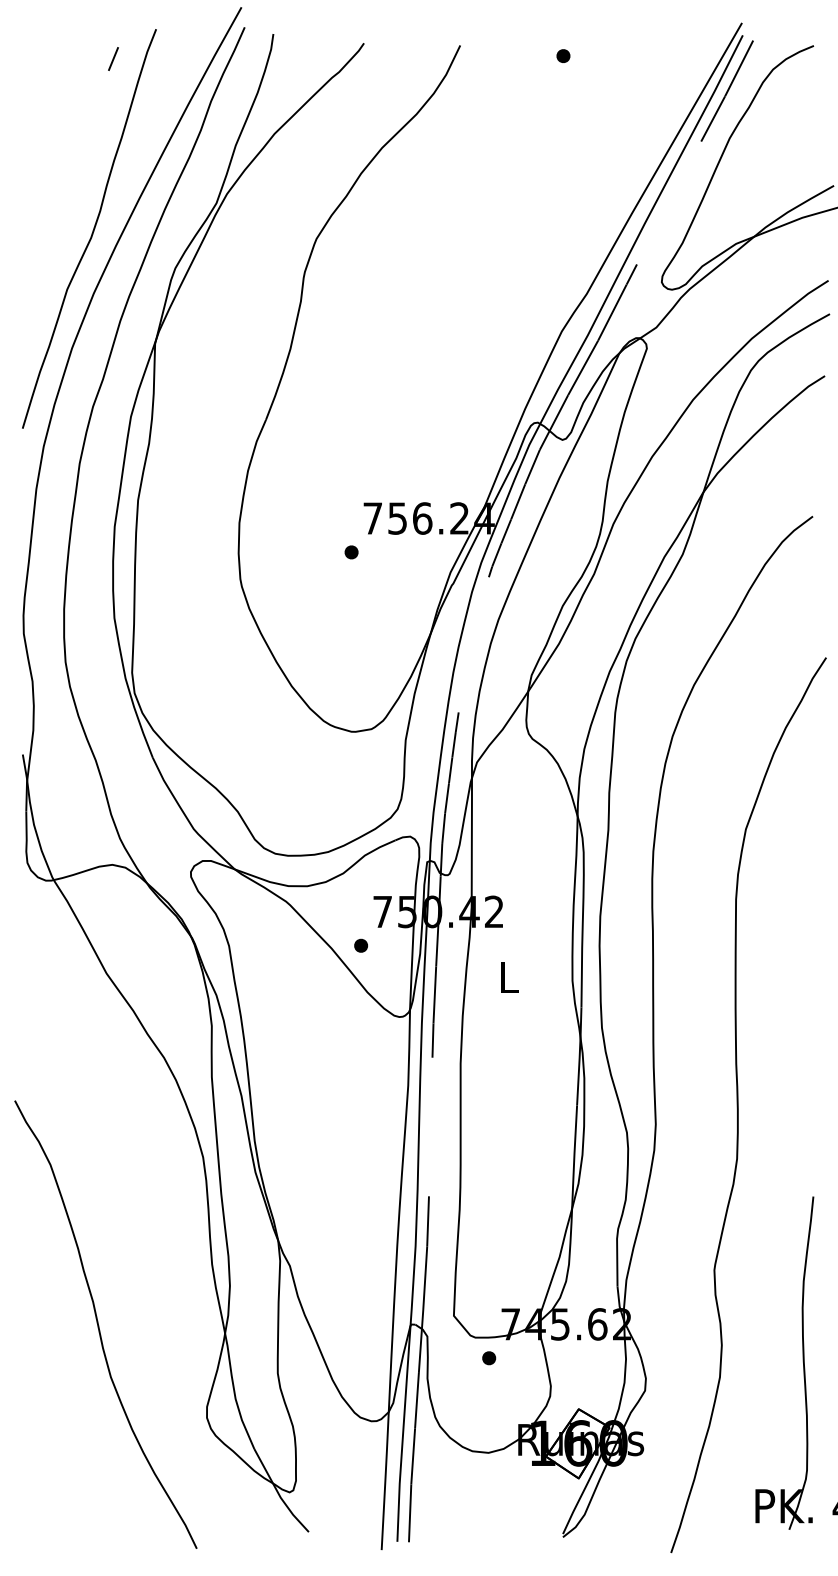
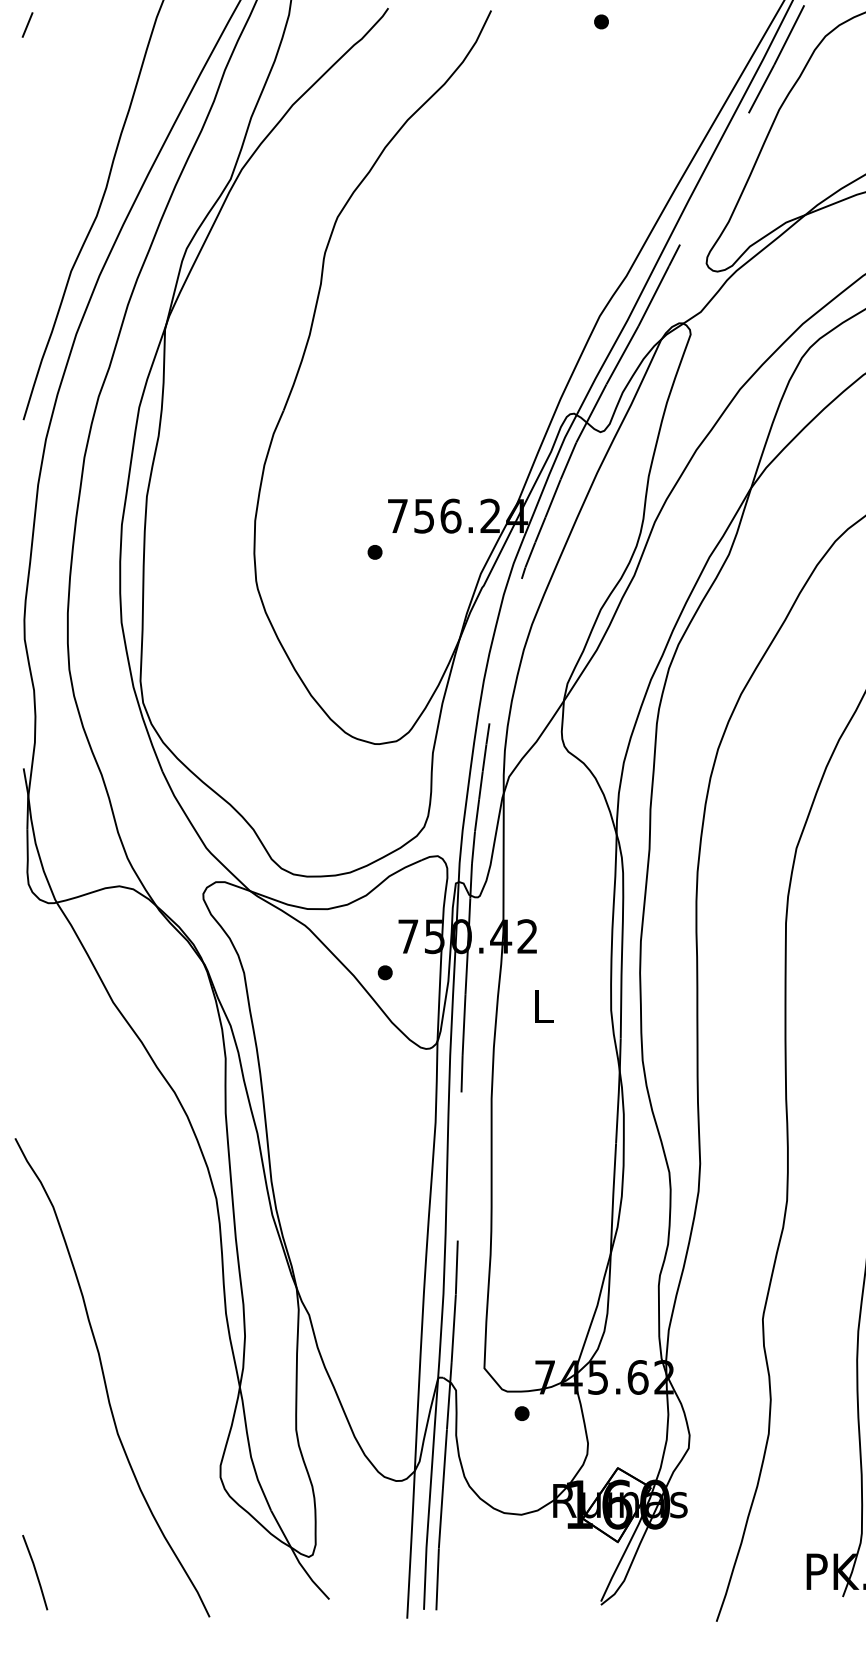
line: (113, 58) -> (27, 24), moved
line: (33, 1506) -> (35, 1572), added

